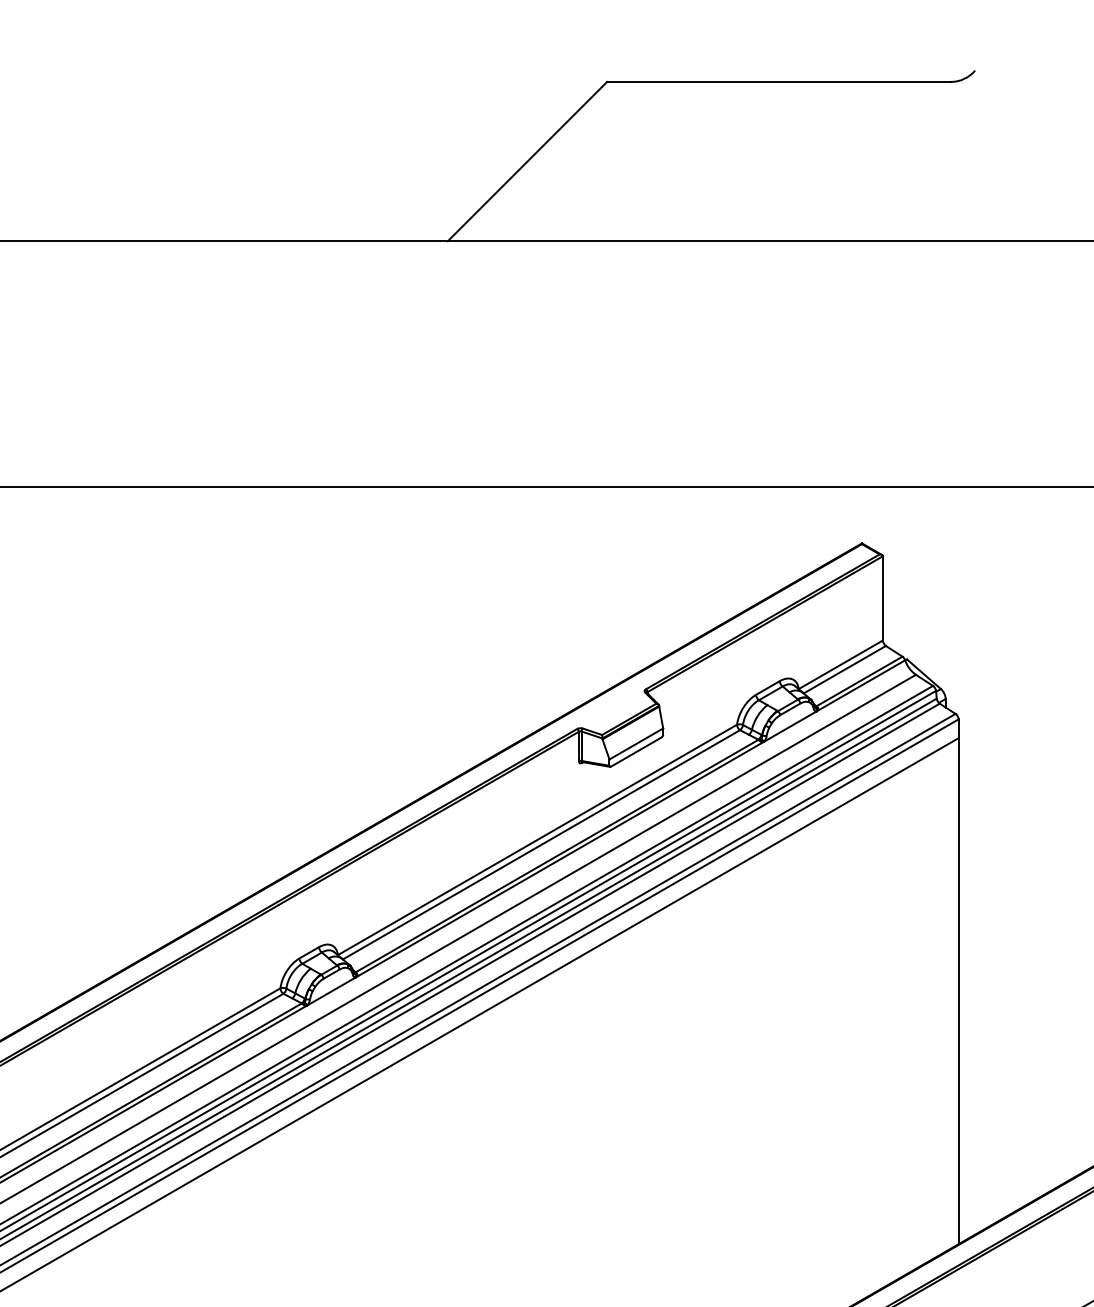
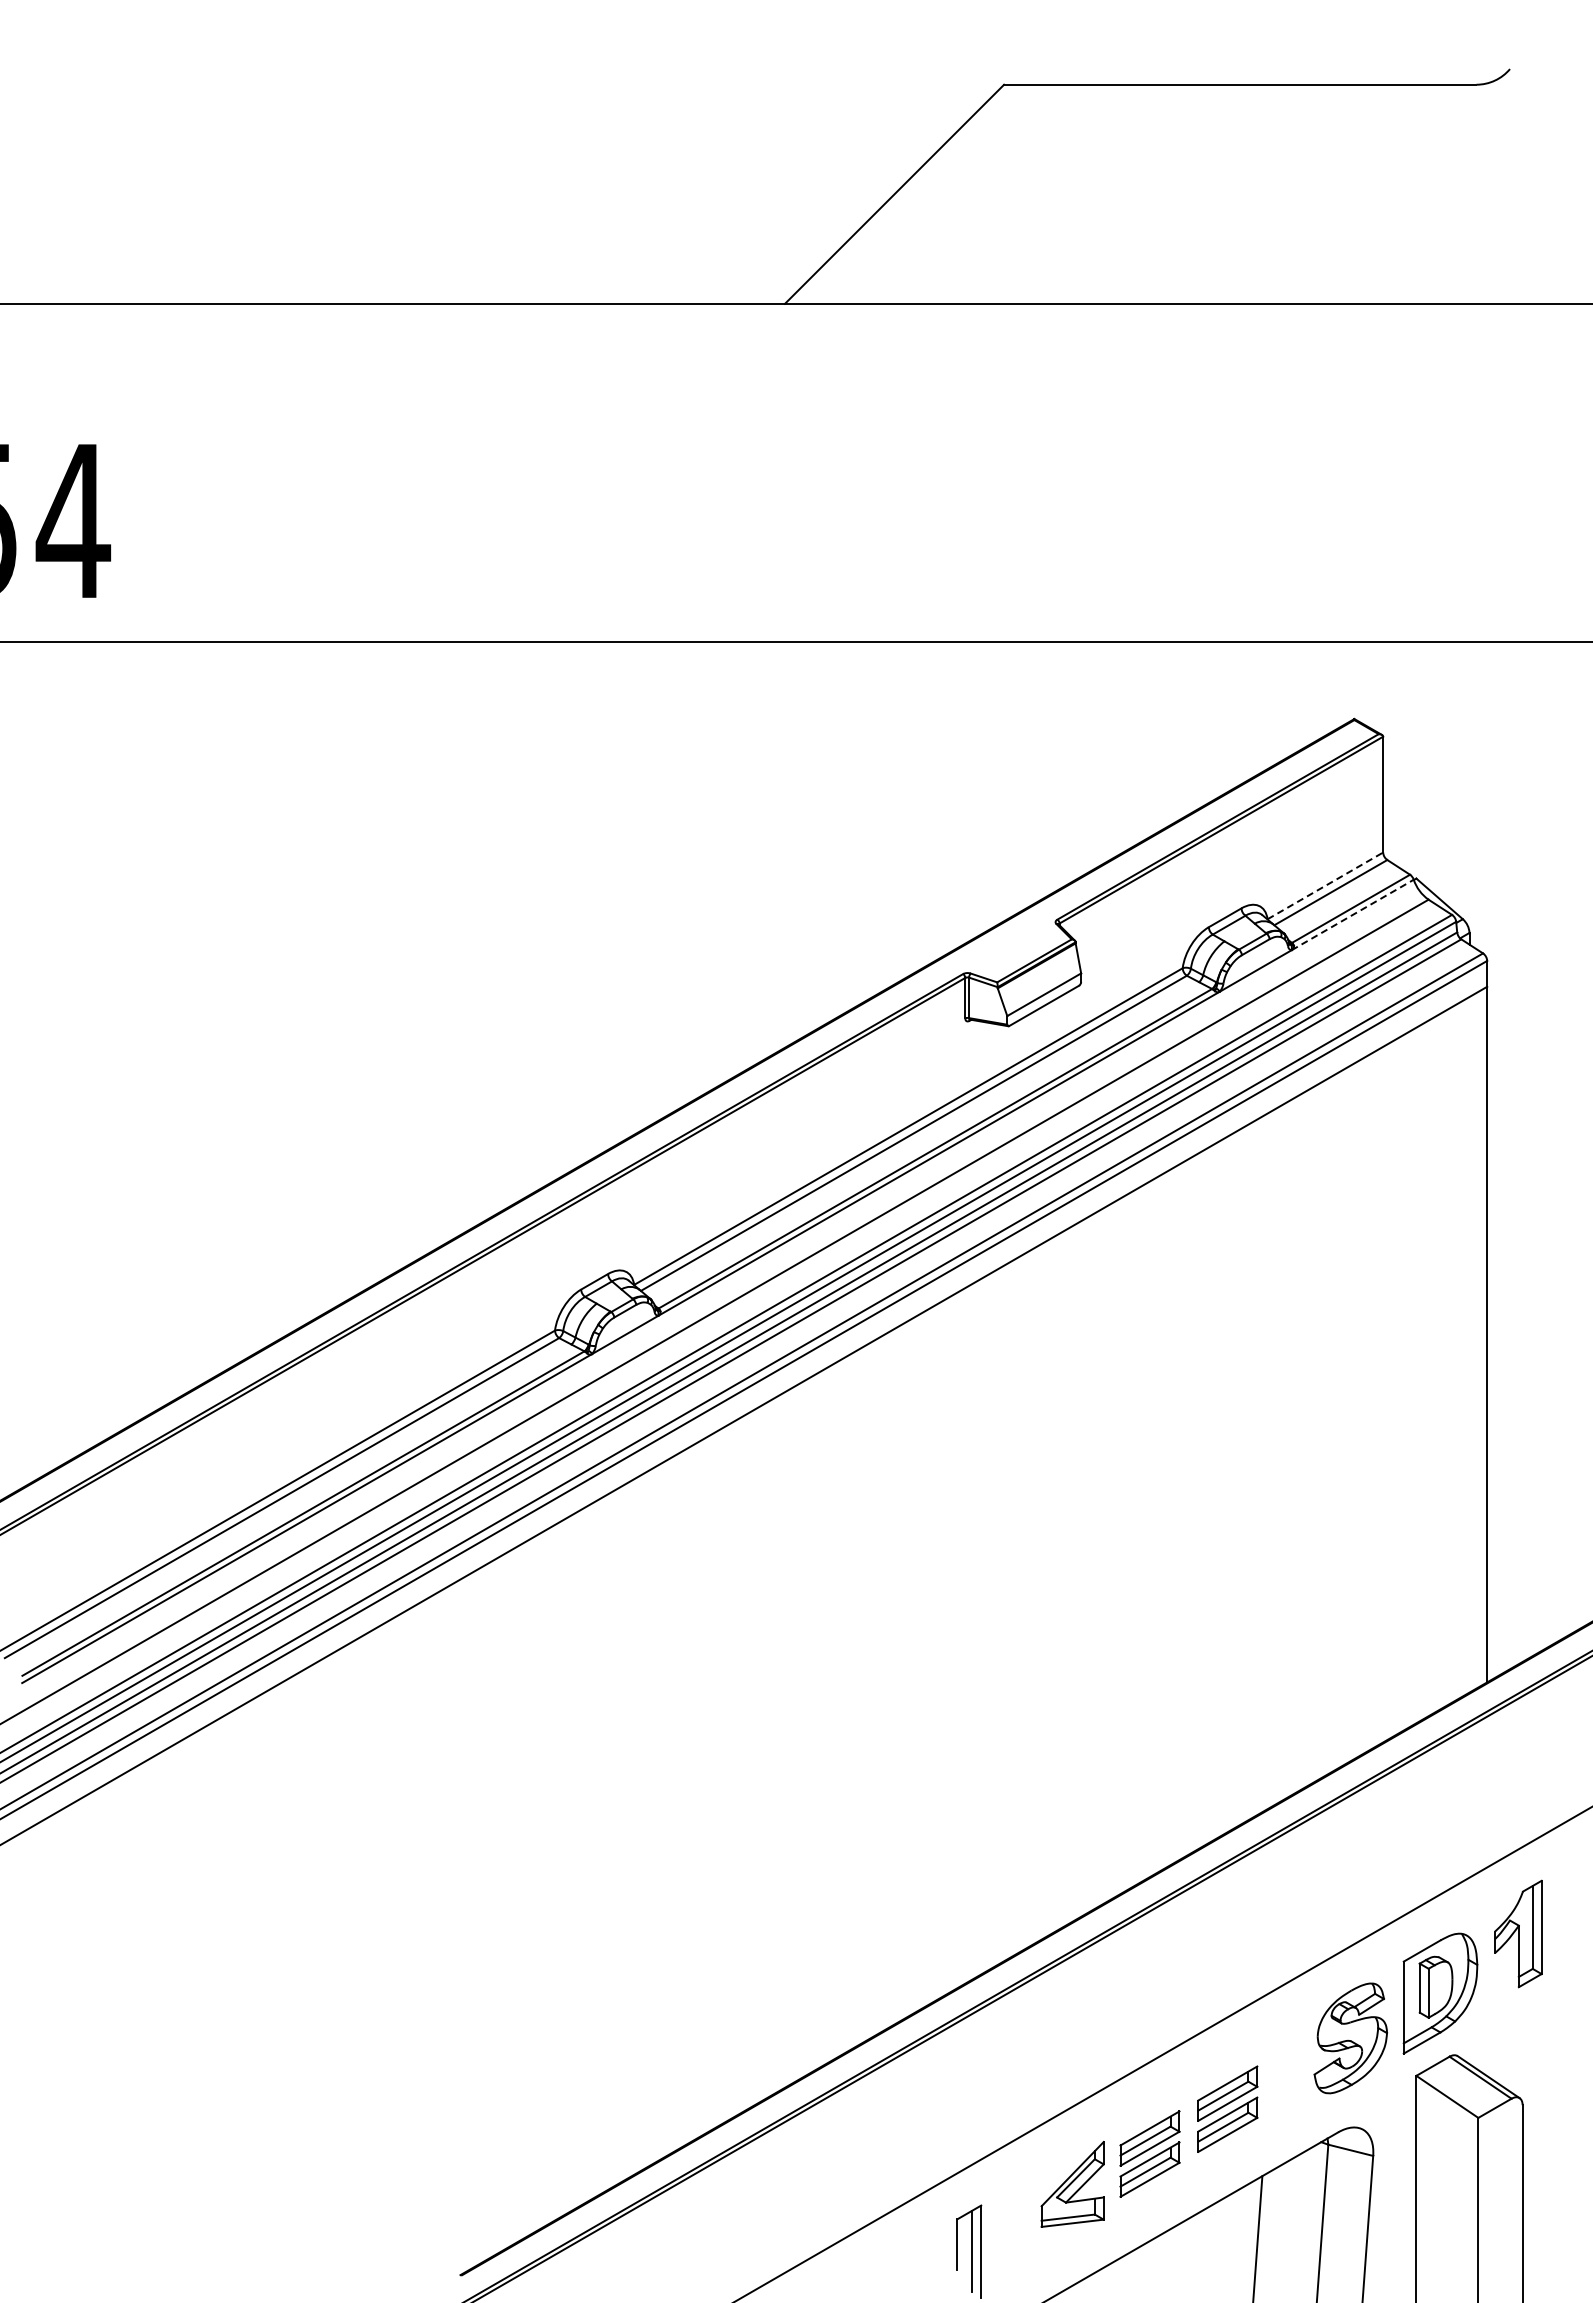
line: (840, 664) -> (1325, 885), solid -> dashed
line: (861, 685) -> (1353, 914), solid -> dashed

